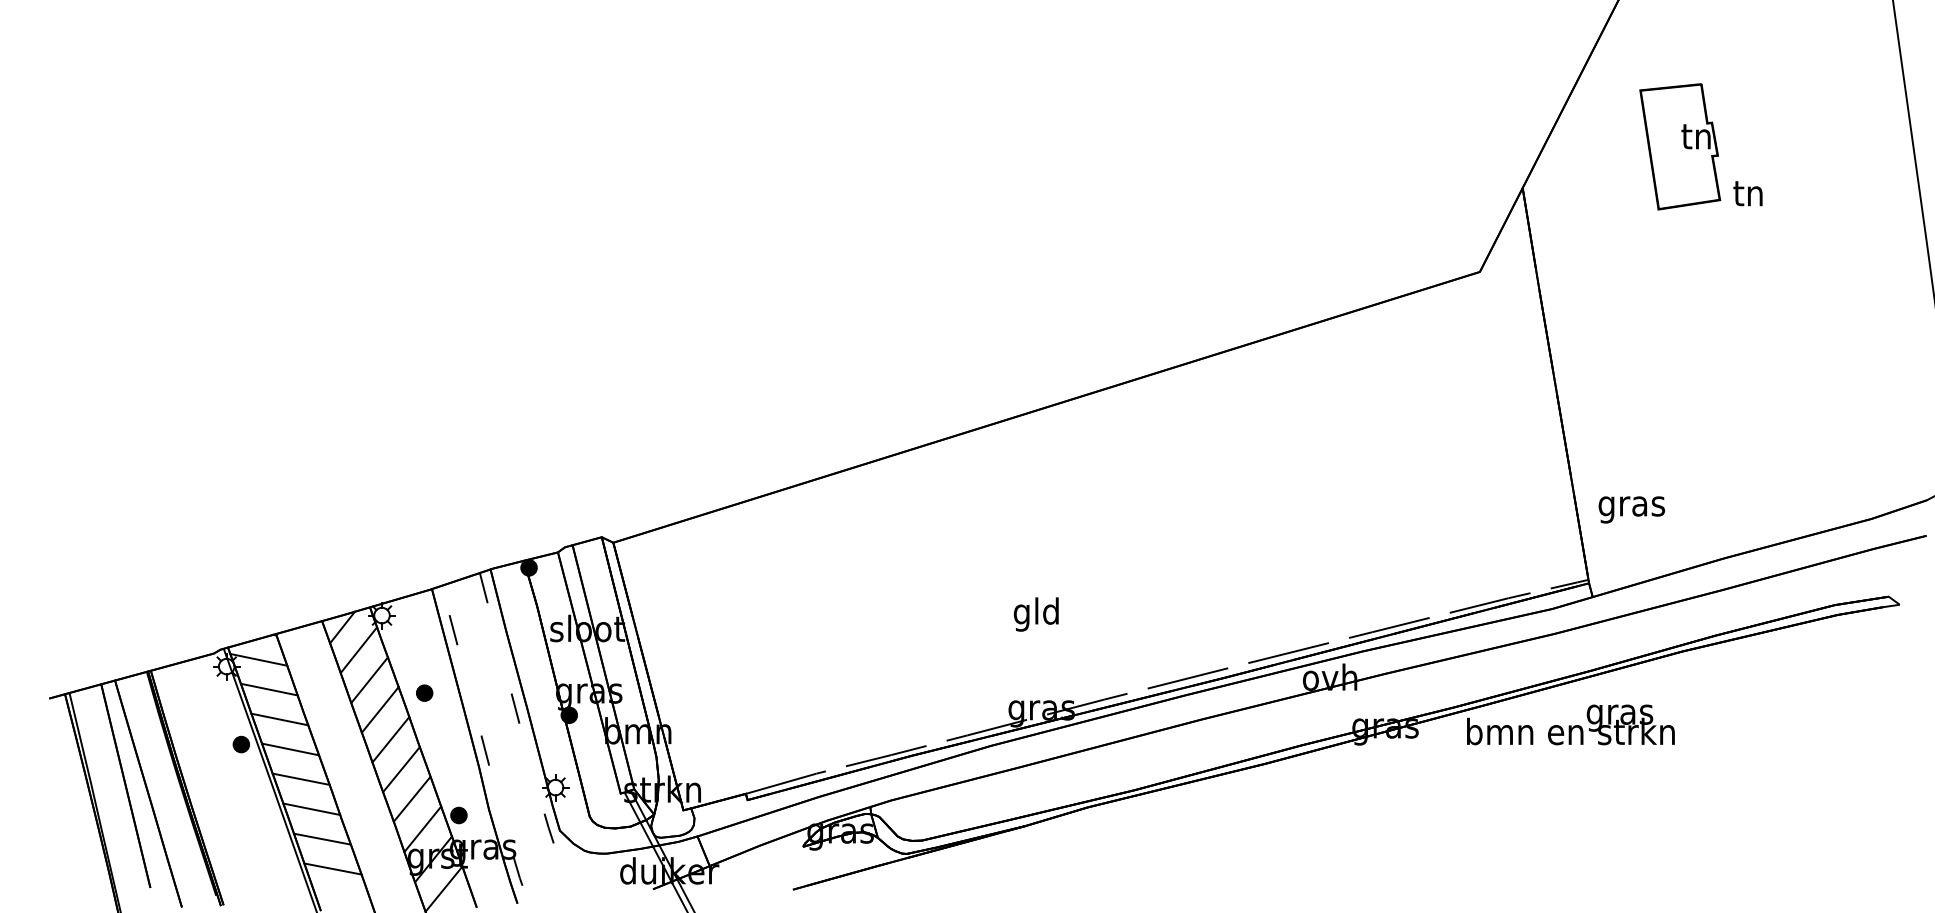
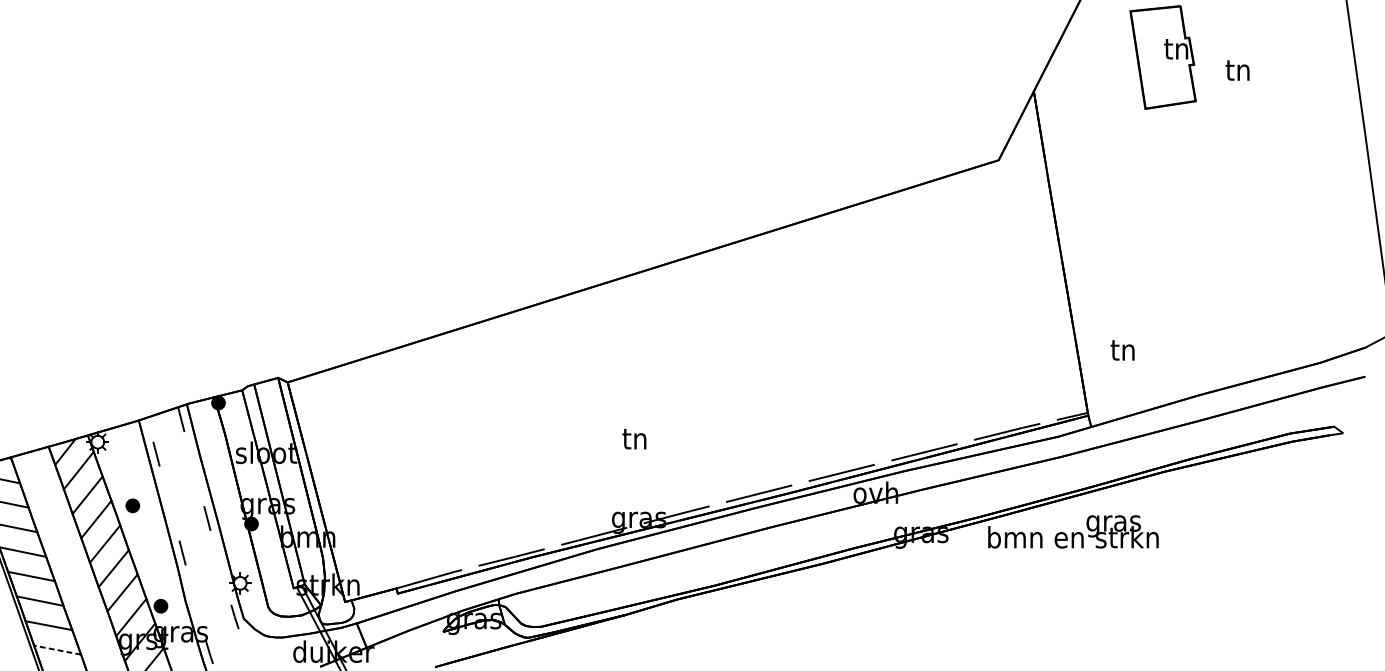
text: (1747, 193) -> (1237, 70), moved
text: (1631, 507) -> (1123, 353), gras -> tn
text: (1035, 614) -> (634, 441), gld -> tn
line: (332, 868) -> (57, 649), solid -> dashed

